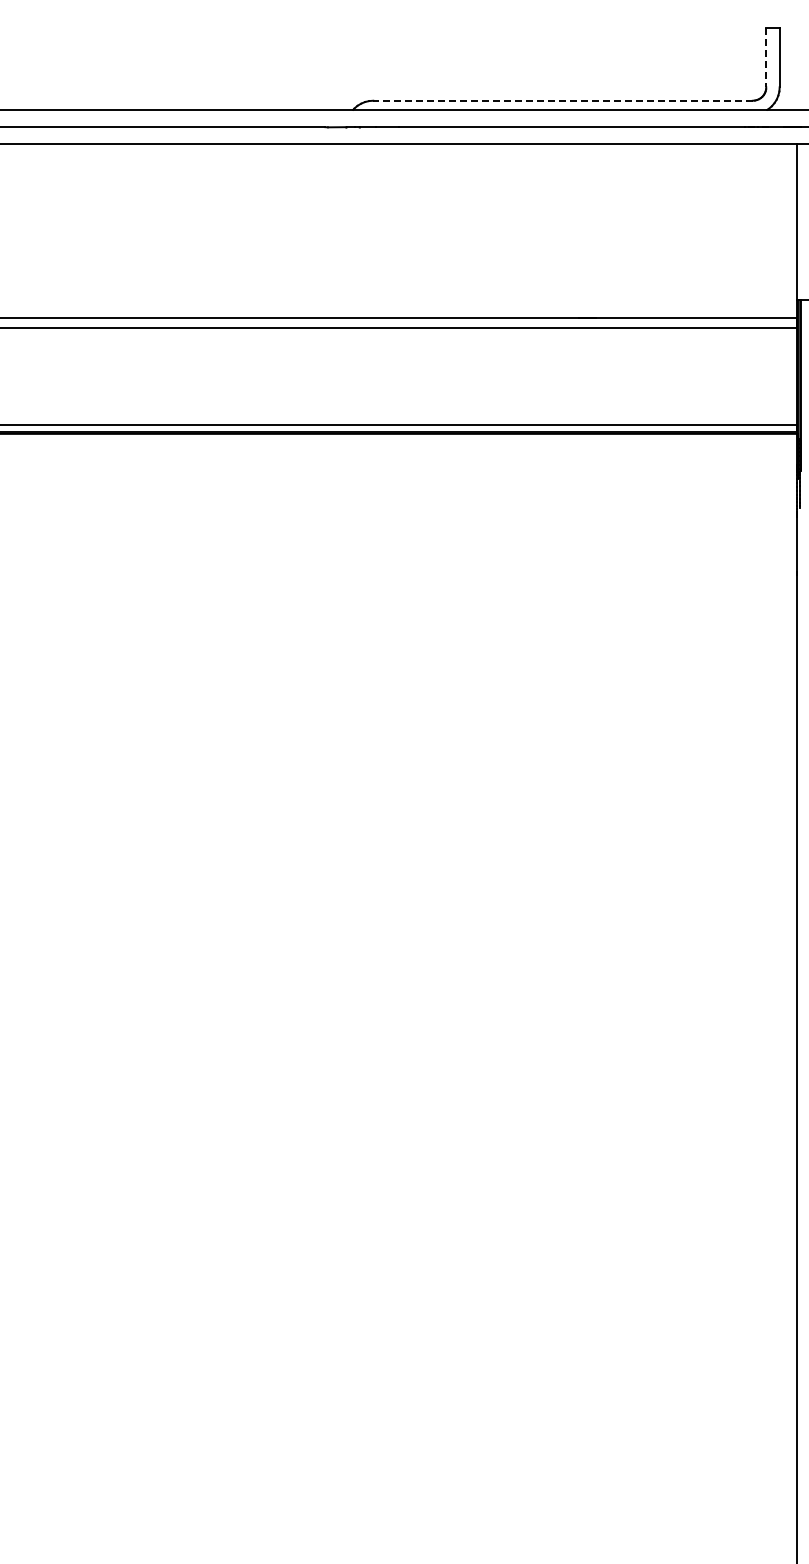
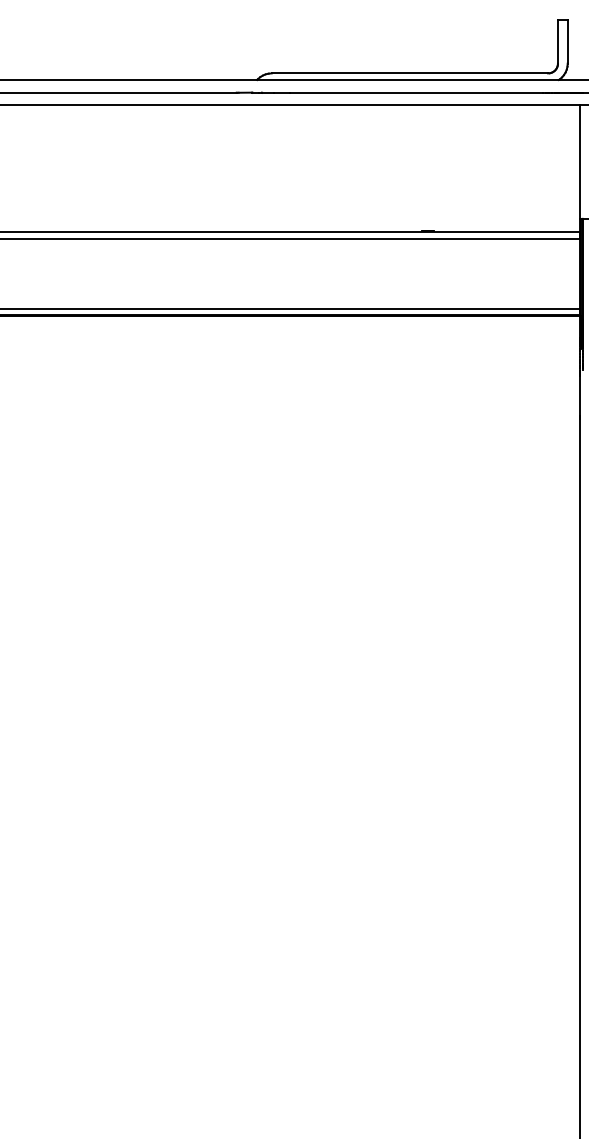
line: (766, 57) -> (558, 41), dashed -> solid
line: (563, 100) -> (410, 73), dashed -> solid

